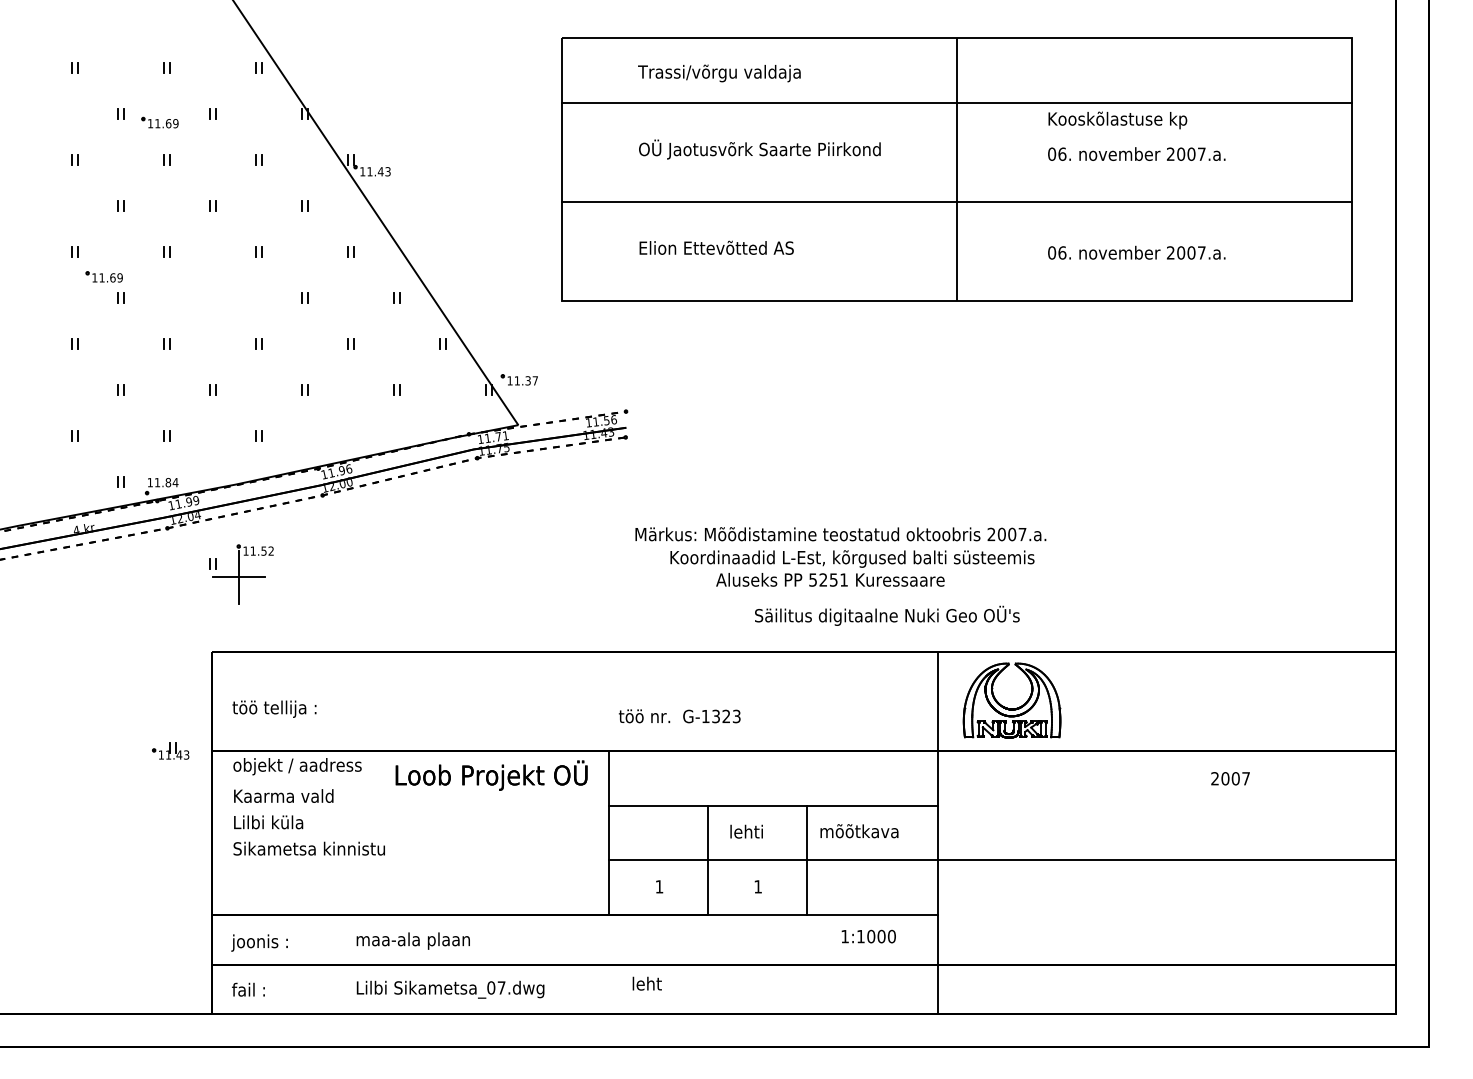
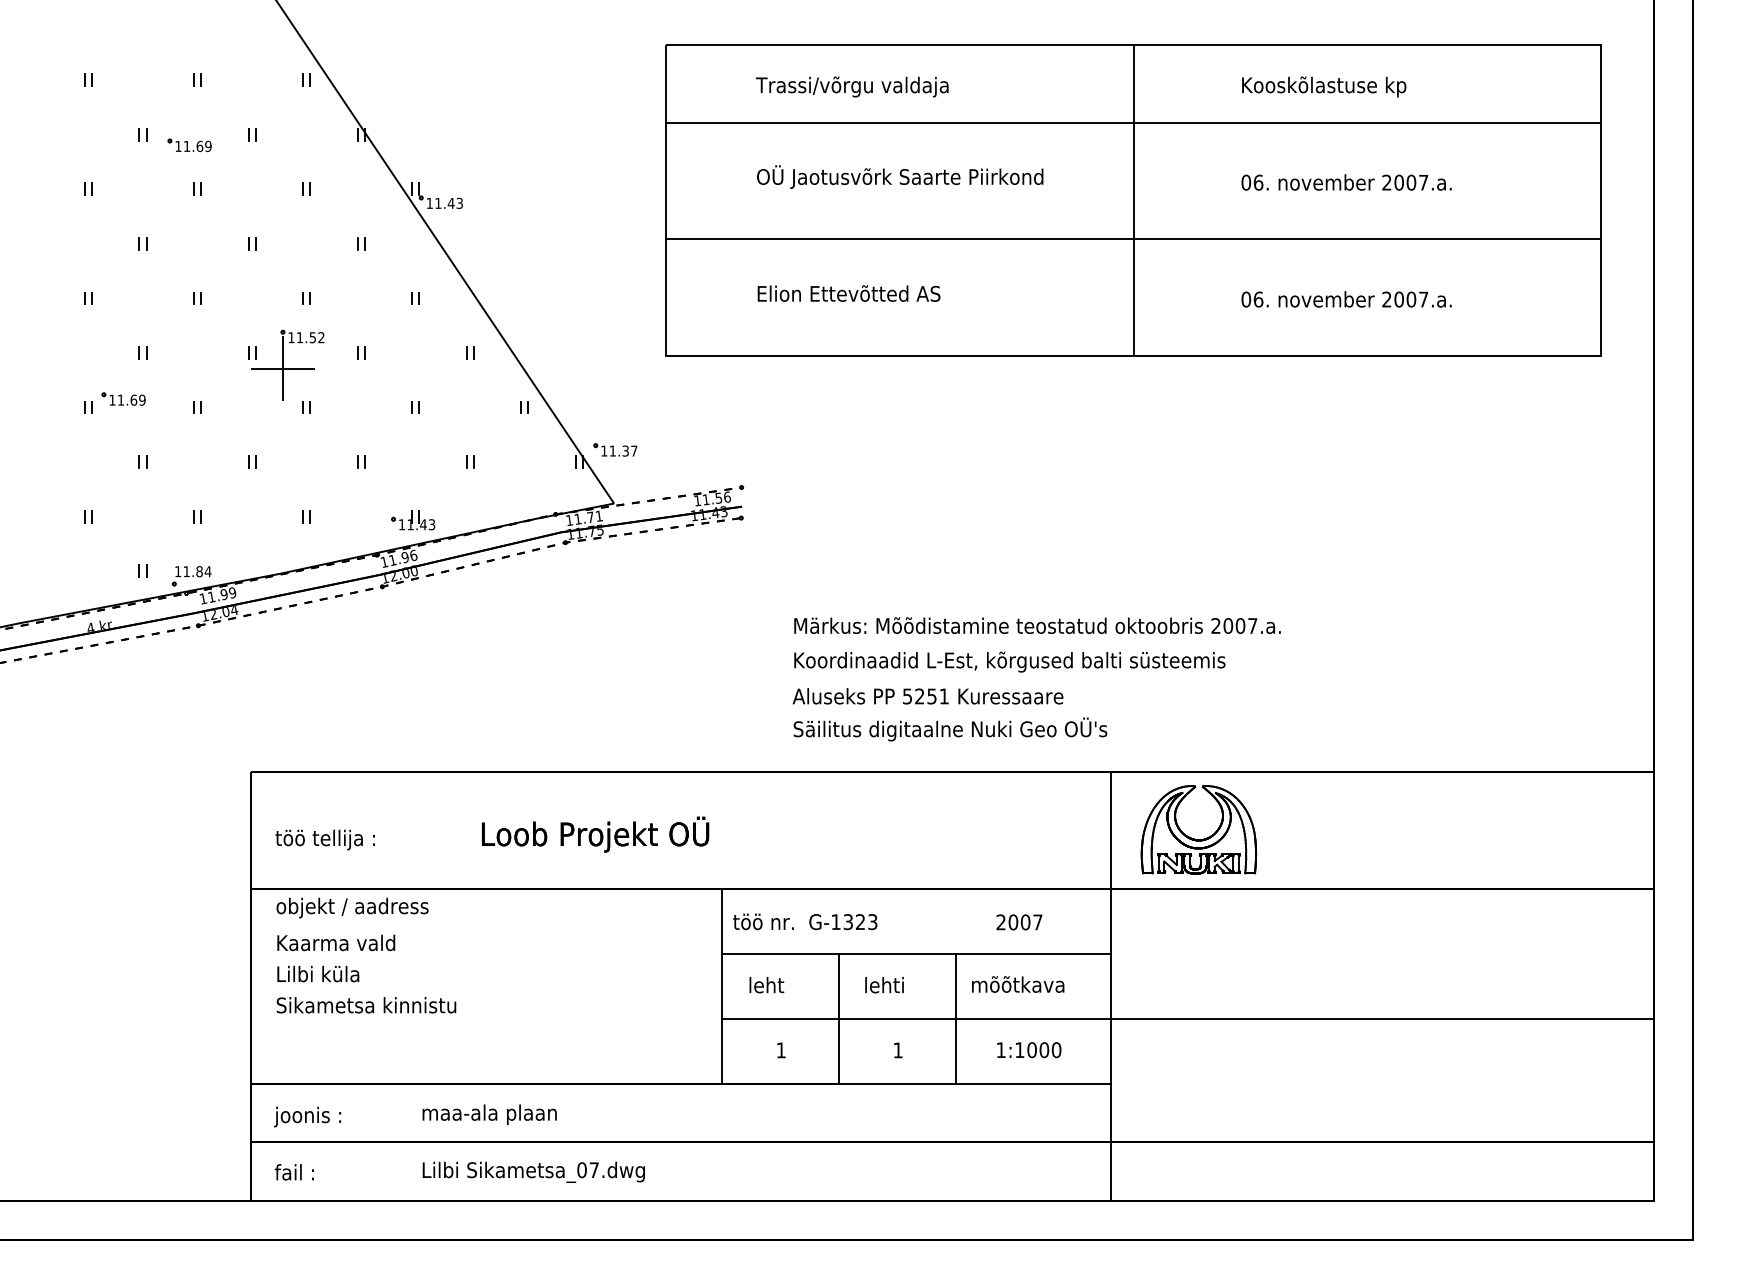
text: (1117, 120) -> (1323, 87), moved
part: (103, 276) -> (122, 398), moved
text: (840, 534) -> (1037, 625), moved
part: (241, 574) -> (286, 365), moved
text: (830, 579) -> (928, 695), moved
text: (887, 615) -> (950, 729), moved
text: (679, 716) -> (804, 922), moved
part: (170, 750) -> (412, 519), moved
text: (491, 775) -> (595, 834), moved
text: (1230, 778) -> (1019, 922), moved
text: (868, 936) -> (1028, 1050), moved
text: (646, 983) -> (765, 984), moved

